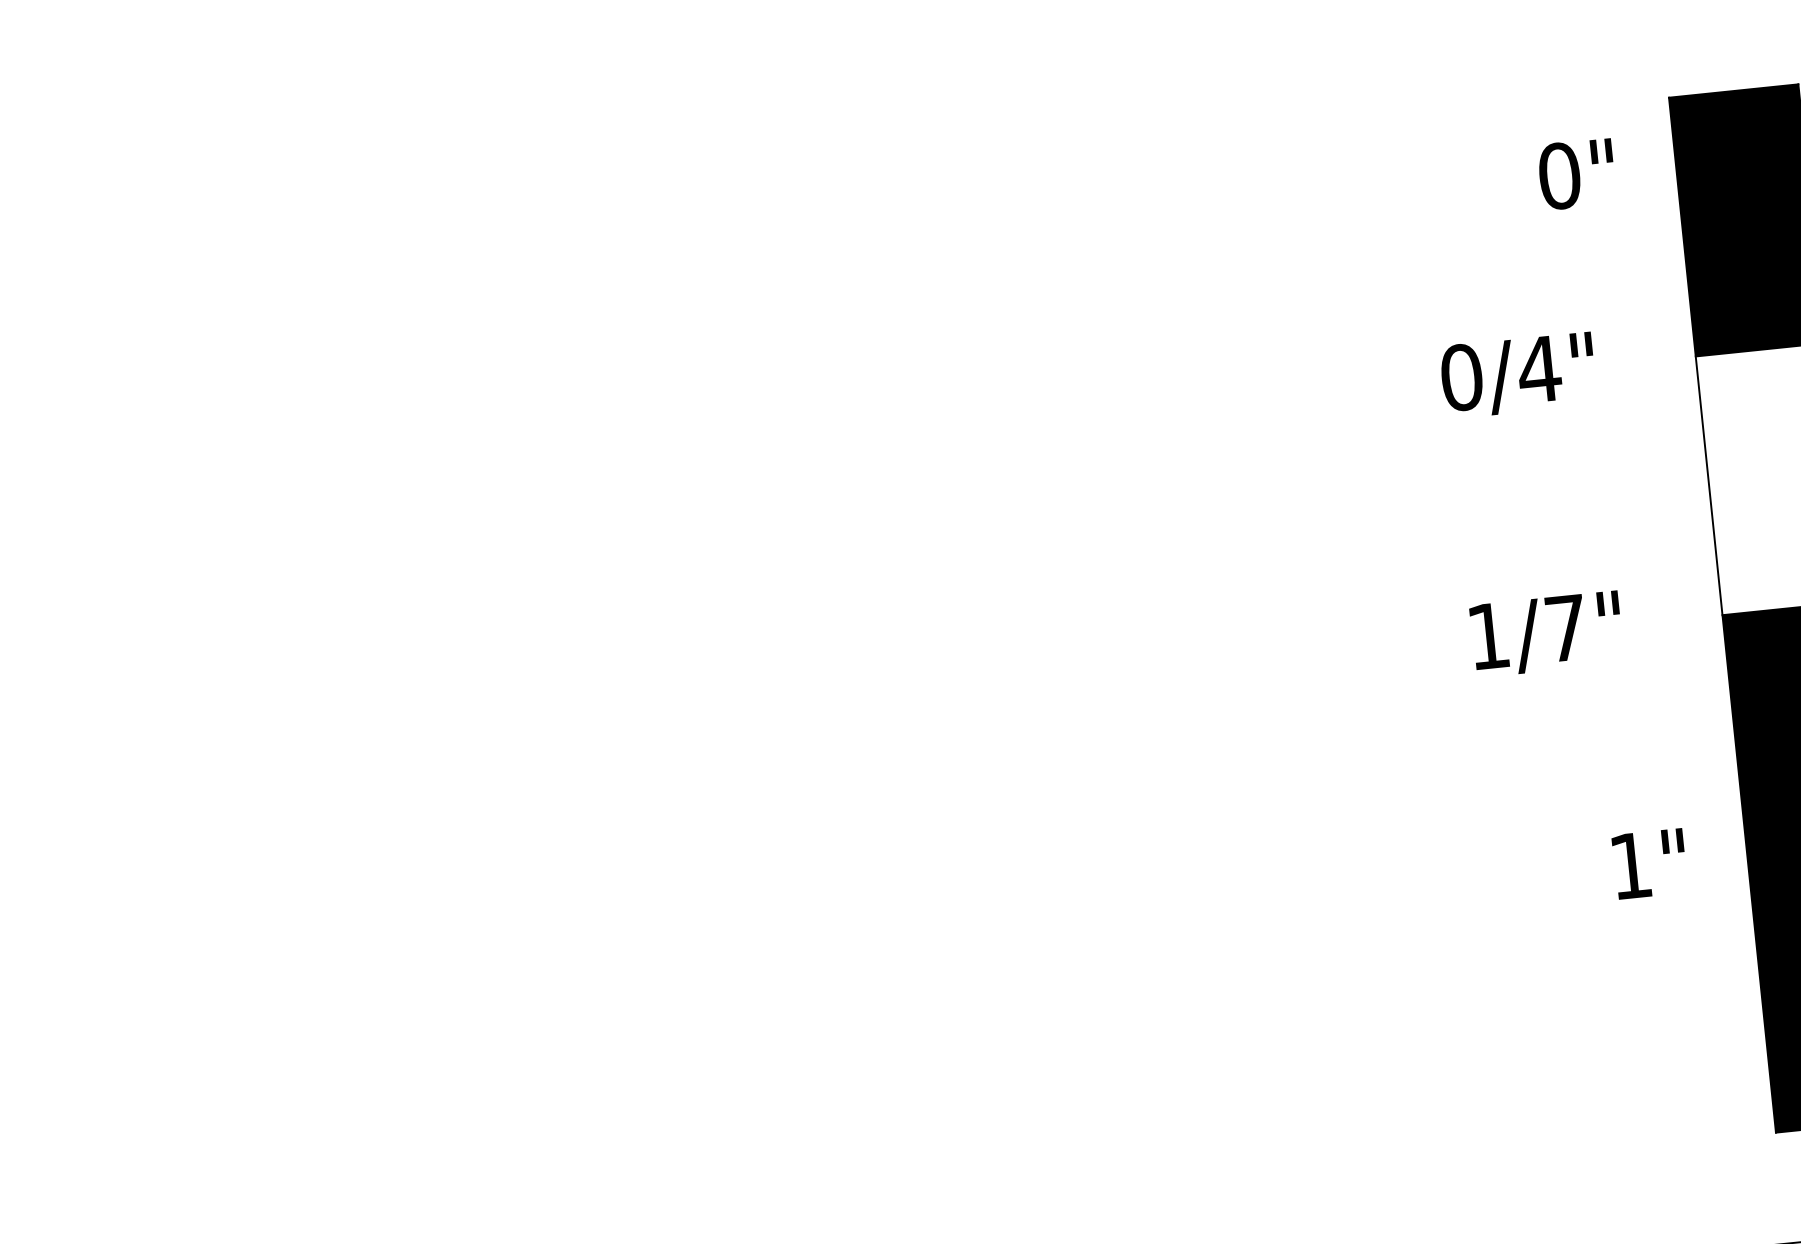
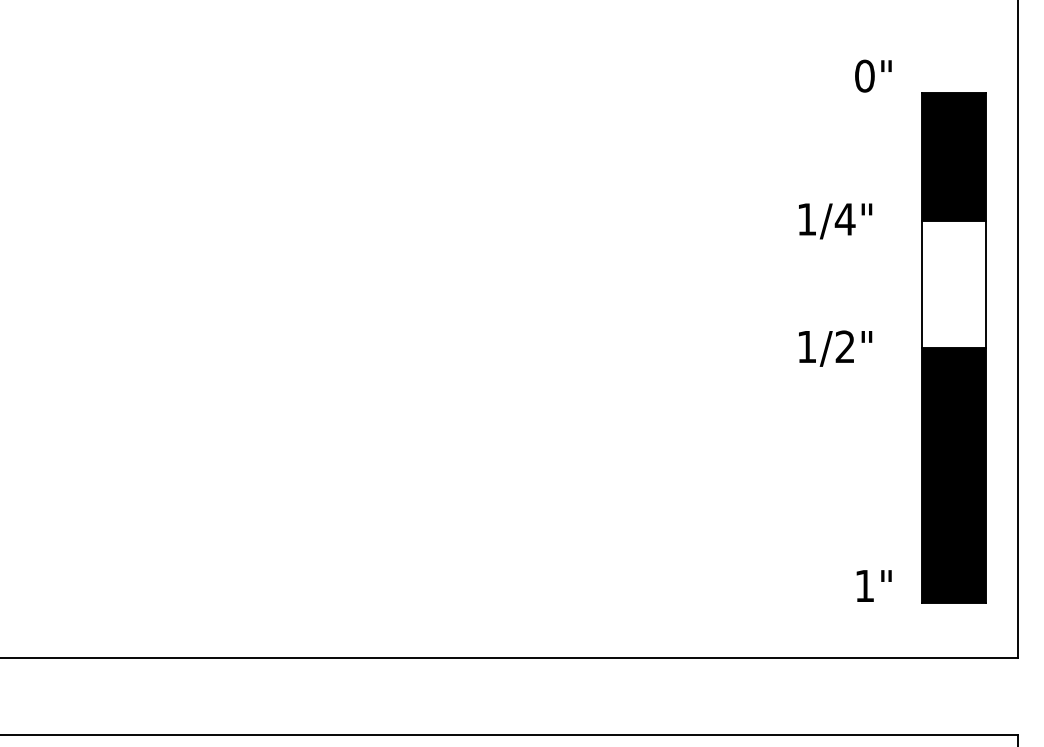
text: (1577, 172) -> (873, 75), moved
text: (1460, 377) -> (806, 219), 0/4" -> 1/4"
text: (1564, 627) -> (844, 346), 1/7" -> 1/2"
text: (1648, 862) -> (873, 585), moved

